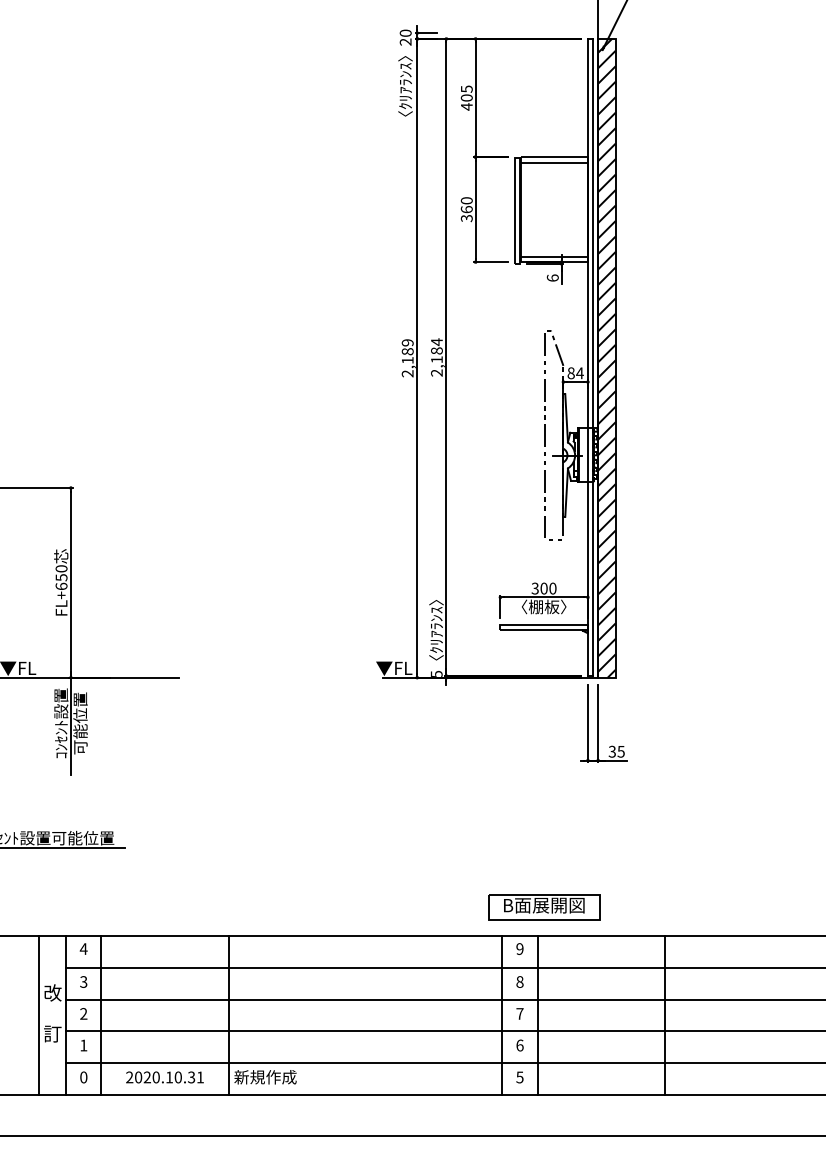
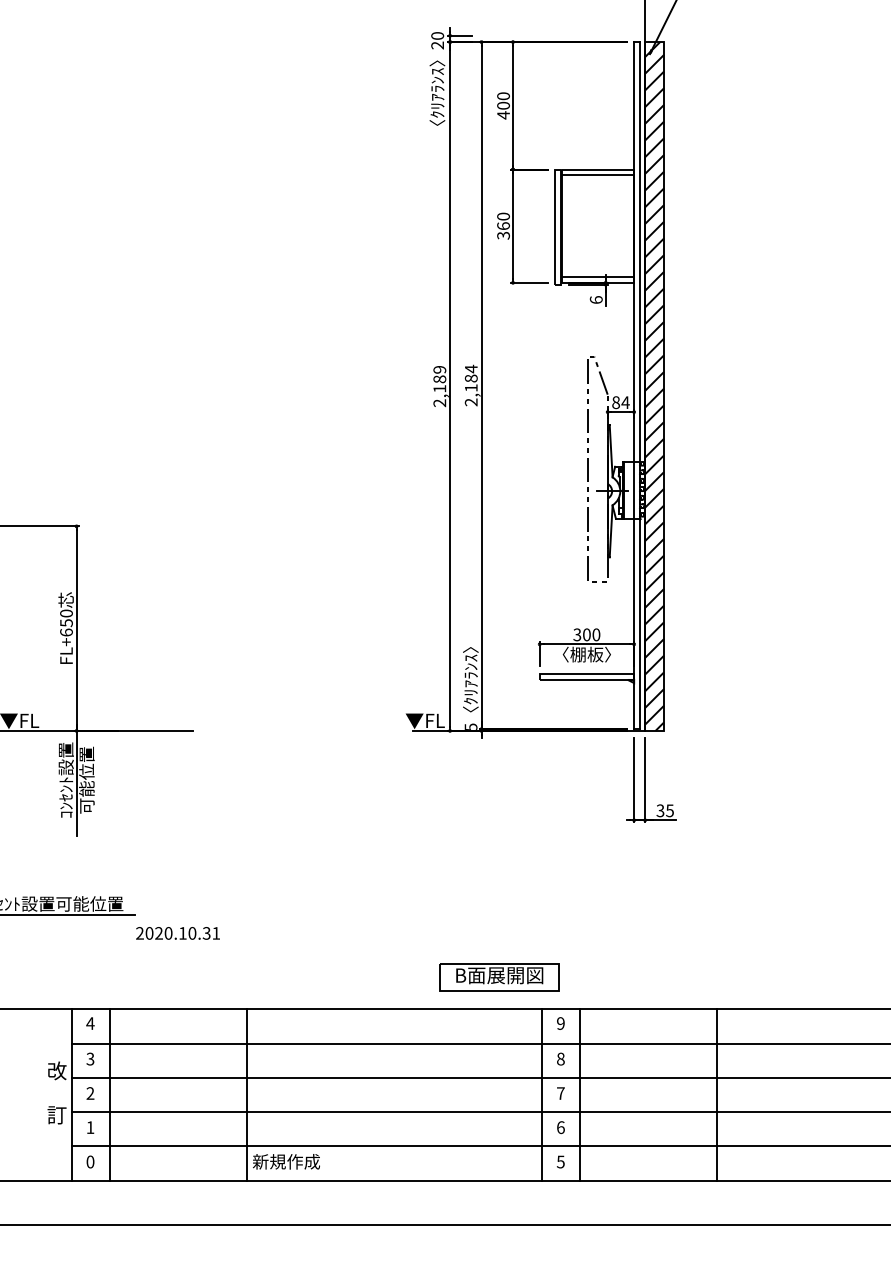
text: (466, 88) -> (503, 95), 405 -> 400
part: (544, 907) -> (499, 977), moved
line: (39, 1015) -> (42, 1095), removed
text: (164, 1077) -> (177, 933), moved

